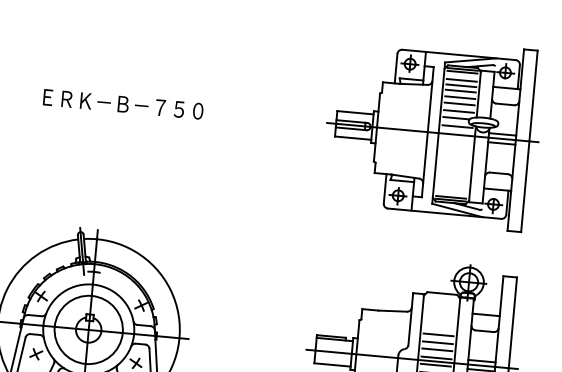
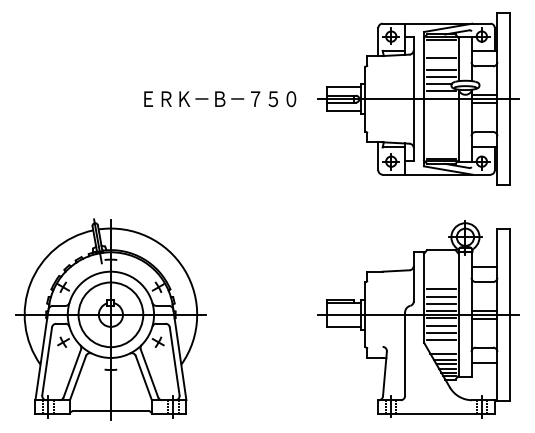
line: (461, 80) -> (441, 47), removed
line: (461, 85) -> (441, 52), removed
line: (460, 97) -> (441, 63), removed
text: (123, 104) -> (220, 99), moved

